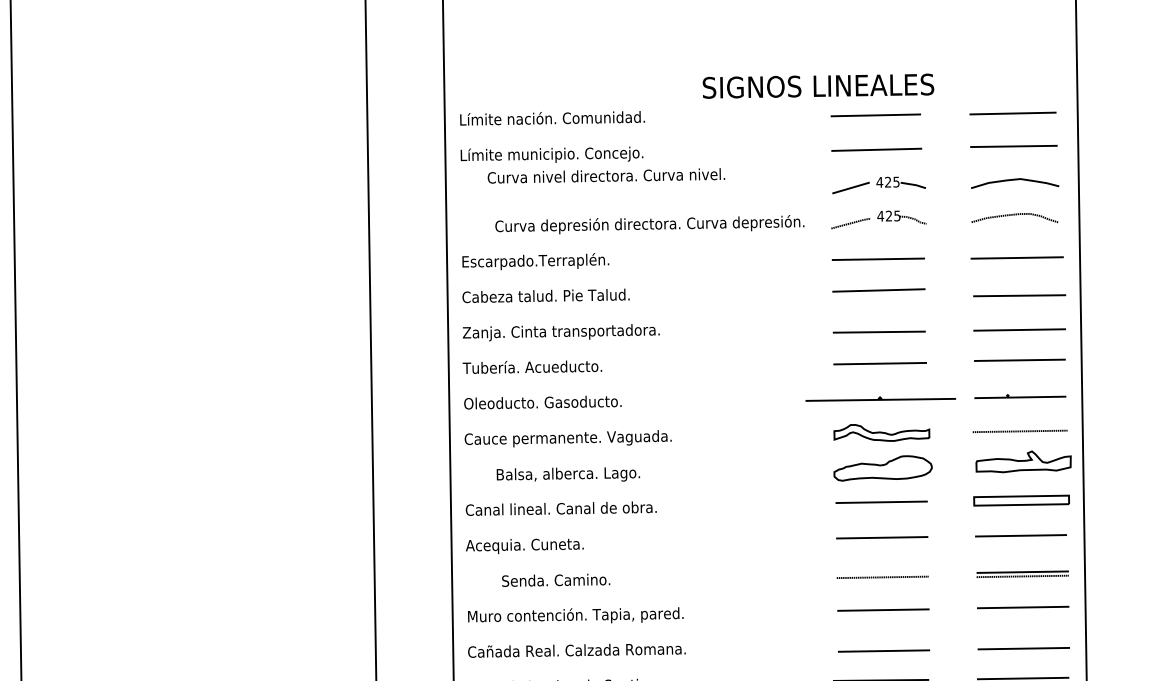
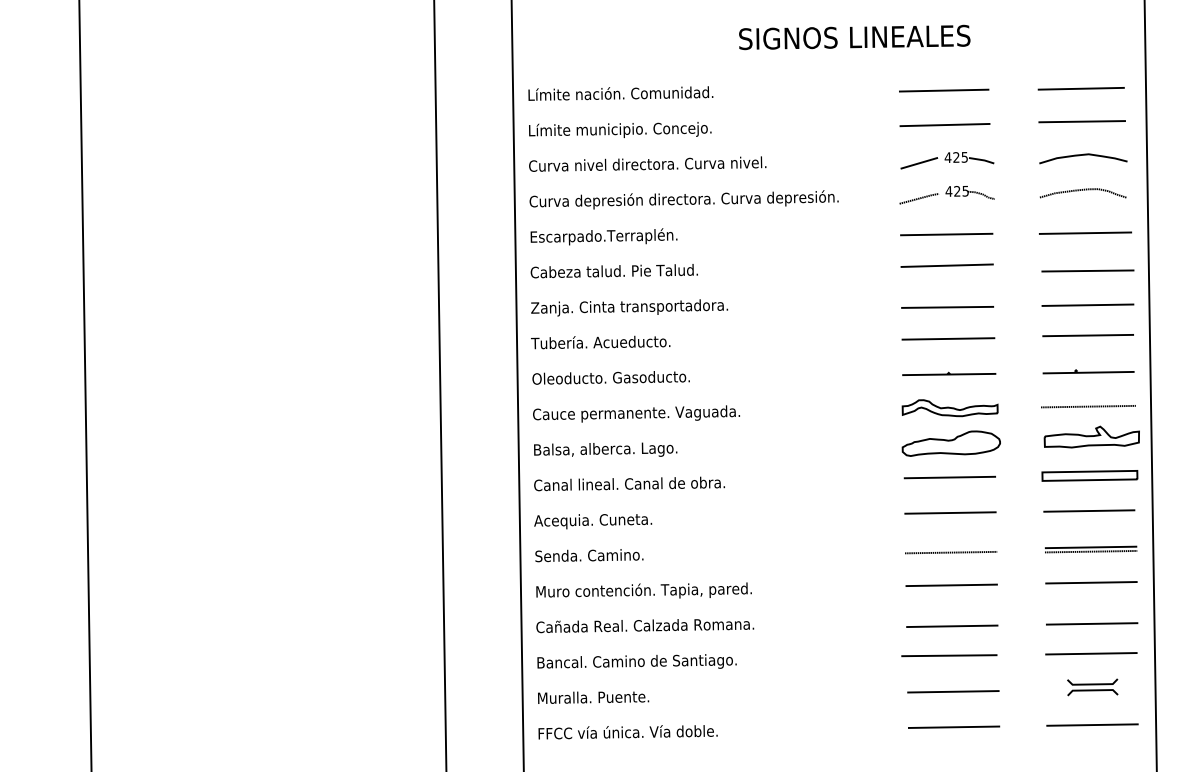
text: (818, 86) -> (854, 37), moved
text: (606, 175) -> (647, 163), moved
text: (649, 224) -> (683, 199), moved
part: (881, 398) -> (949, 373), size x0.62
text: (568, 474) -> (605, 449), moved
text: (556, 580) -> (589, 555), moved

